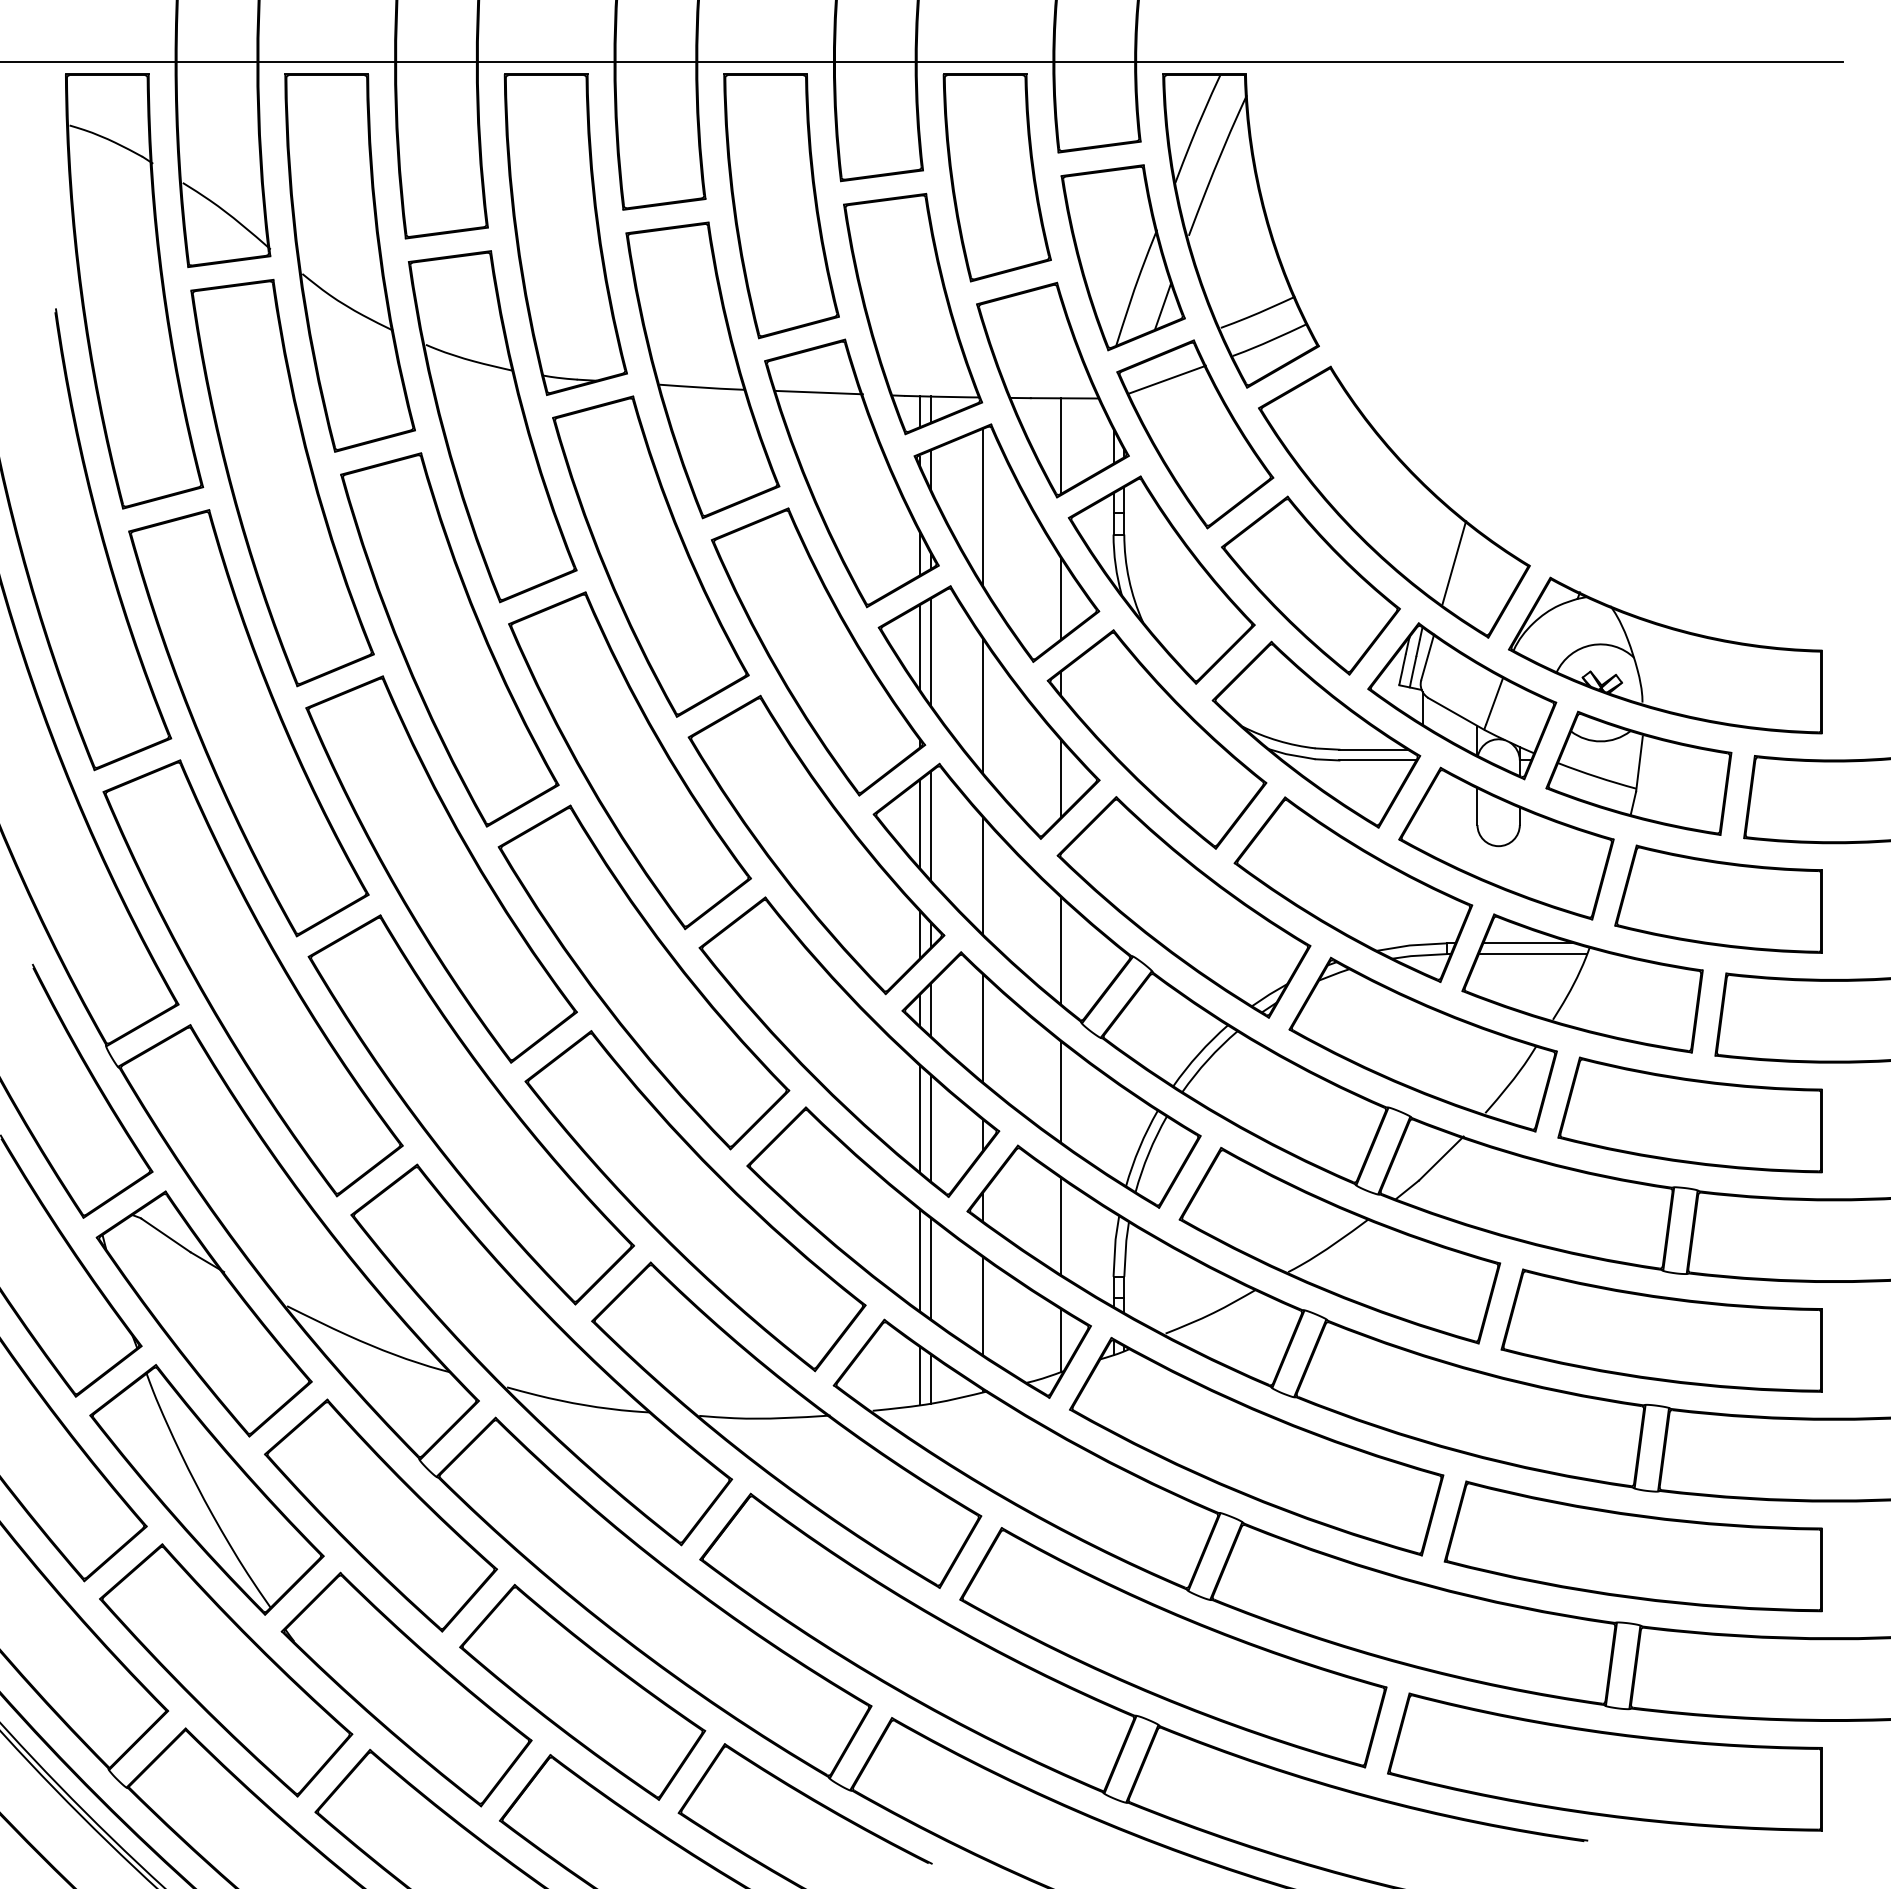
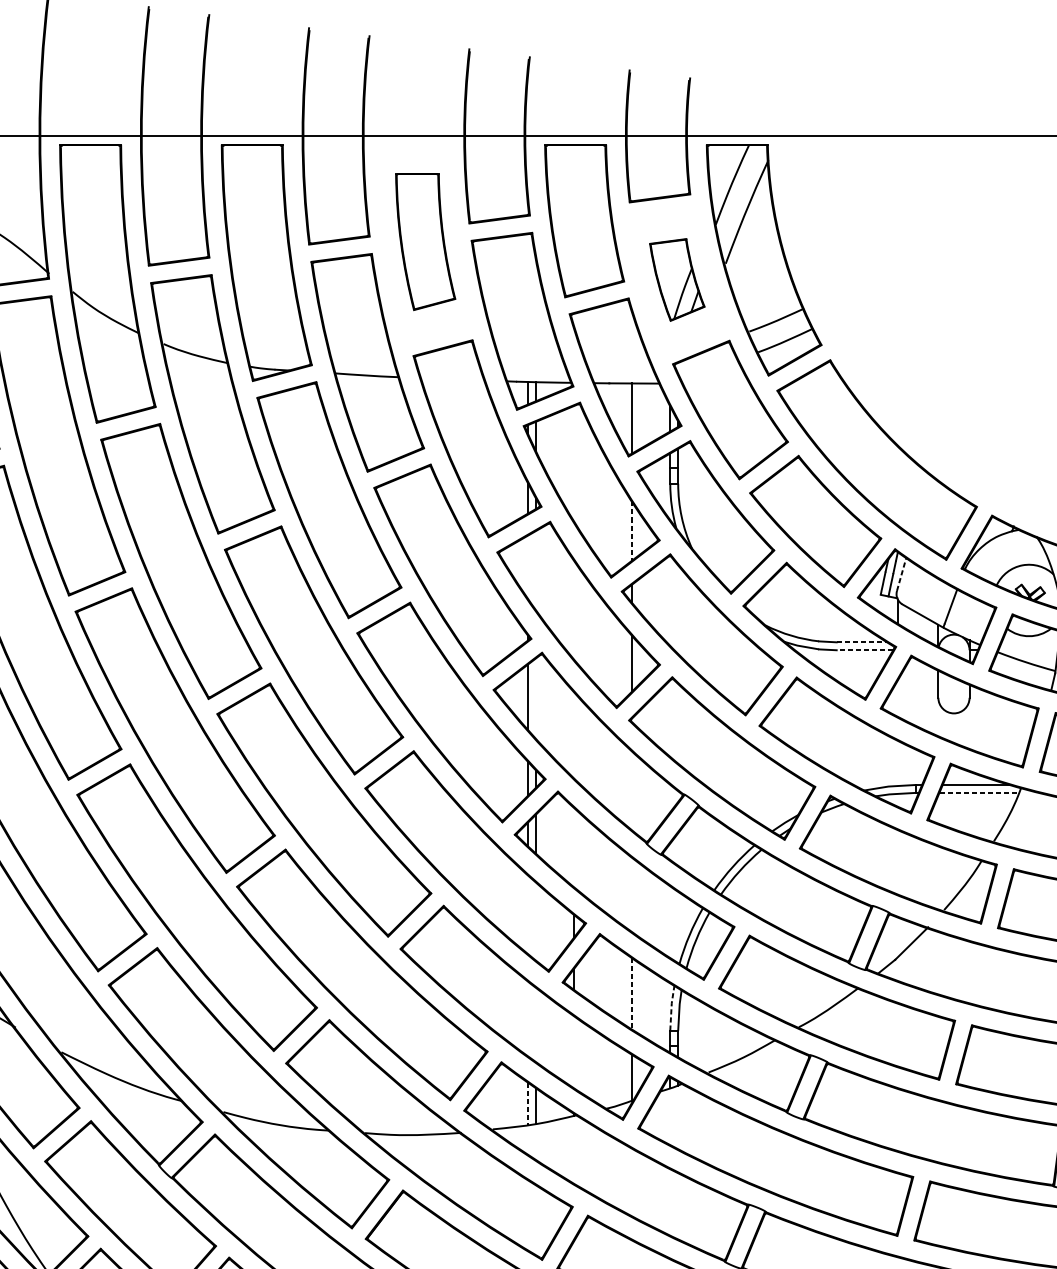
part: (781, 206) -> (425, 242), size x0.7
part: (1122, 257) -> (676, 279), size x0.6
line: (1167, 379) -> (710, 369), removed
line: (819, 392) -> (453, 379), removed
line: (983, 507) -> (574, 463), removed
line: (1454, 562) -> (921, 504), removed
line: (1060, 598) -> (631, 530), solid -> dashed
line: (919, 647) -> (527, 567), removed
line: (930, 652) -> (535, 570), removed
line: (1427, 657) -> (901, 574), solid -> dashed
line: (983, 706) -> (574, 610), removed
line: (1374, 749) -> (862, 642), solid -> dashed
line: (1377, 760) -> (864, 650), solid -> dashed
line: (930, 825) -> (535, 698), removed
line: (983, 876) -> (574, 735), removed
line: (1060, 950) -> (631, 790), removed
line: (1533, 954) -> (979, 793), solid -> dashed
line: (983, 1028) -> (574, 847), removed
line: (1060, 1091) -> (631, 894), removed
line: (919, 1118) -> (527, 914), removed
line: (930, 1128) -> (535, 921), removed
line: (1060, 1227) -> (631, 994), solid -> dashed
line: (1115, 1245) -> (671, 1007), solid -> dashed
line: (919, 1260) -> (527, 1018), removed
line: (930, 1268) -> (535, 1024), removed
line: (983, 1306) -> (574, 1052), removed
line: (919, 1376) -> (527, 1104), solid -> dashed

